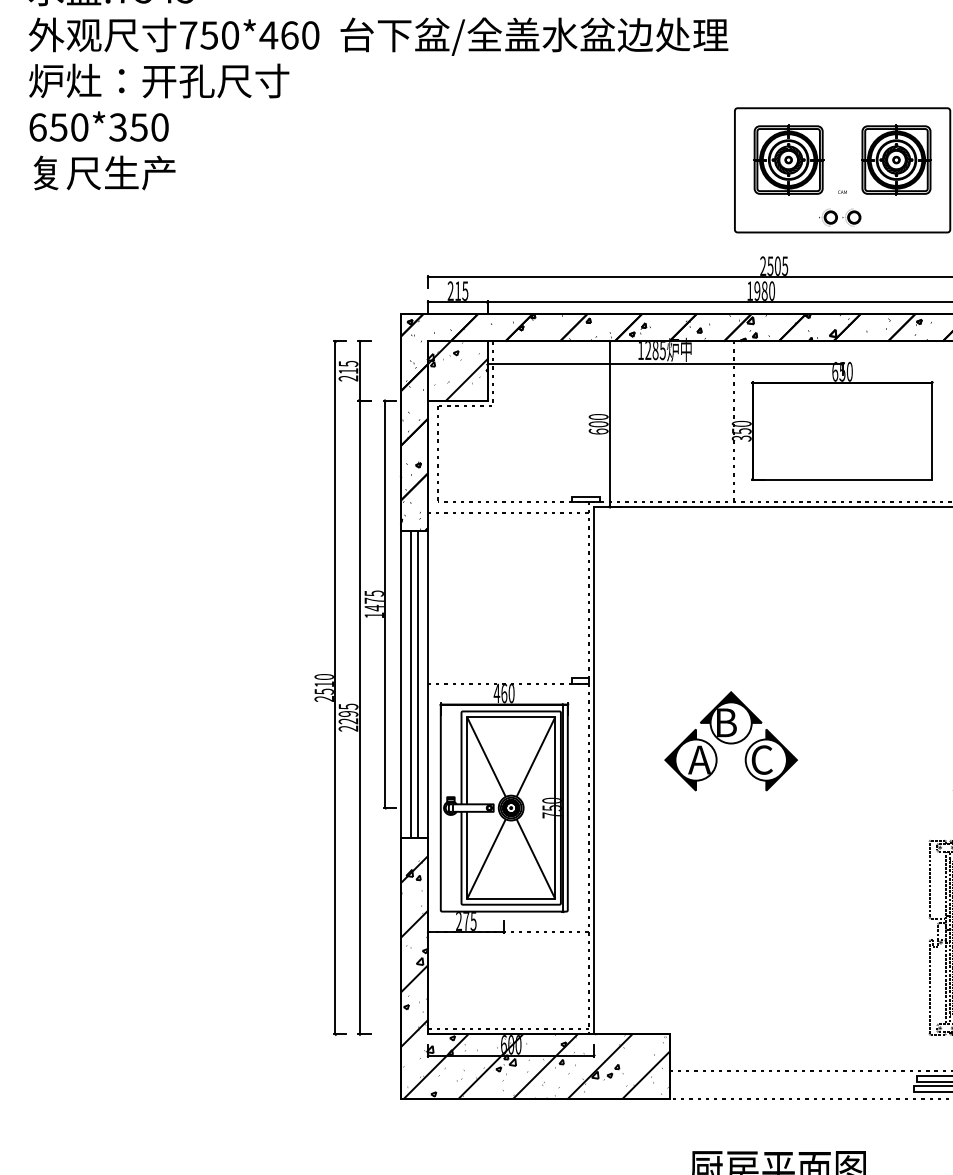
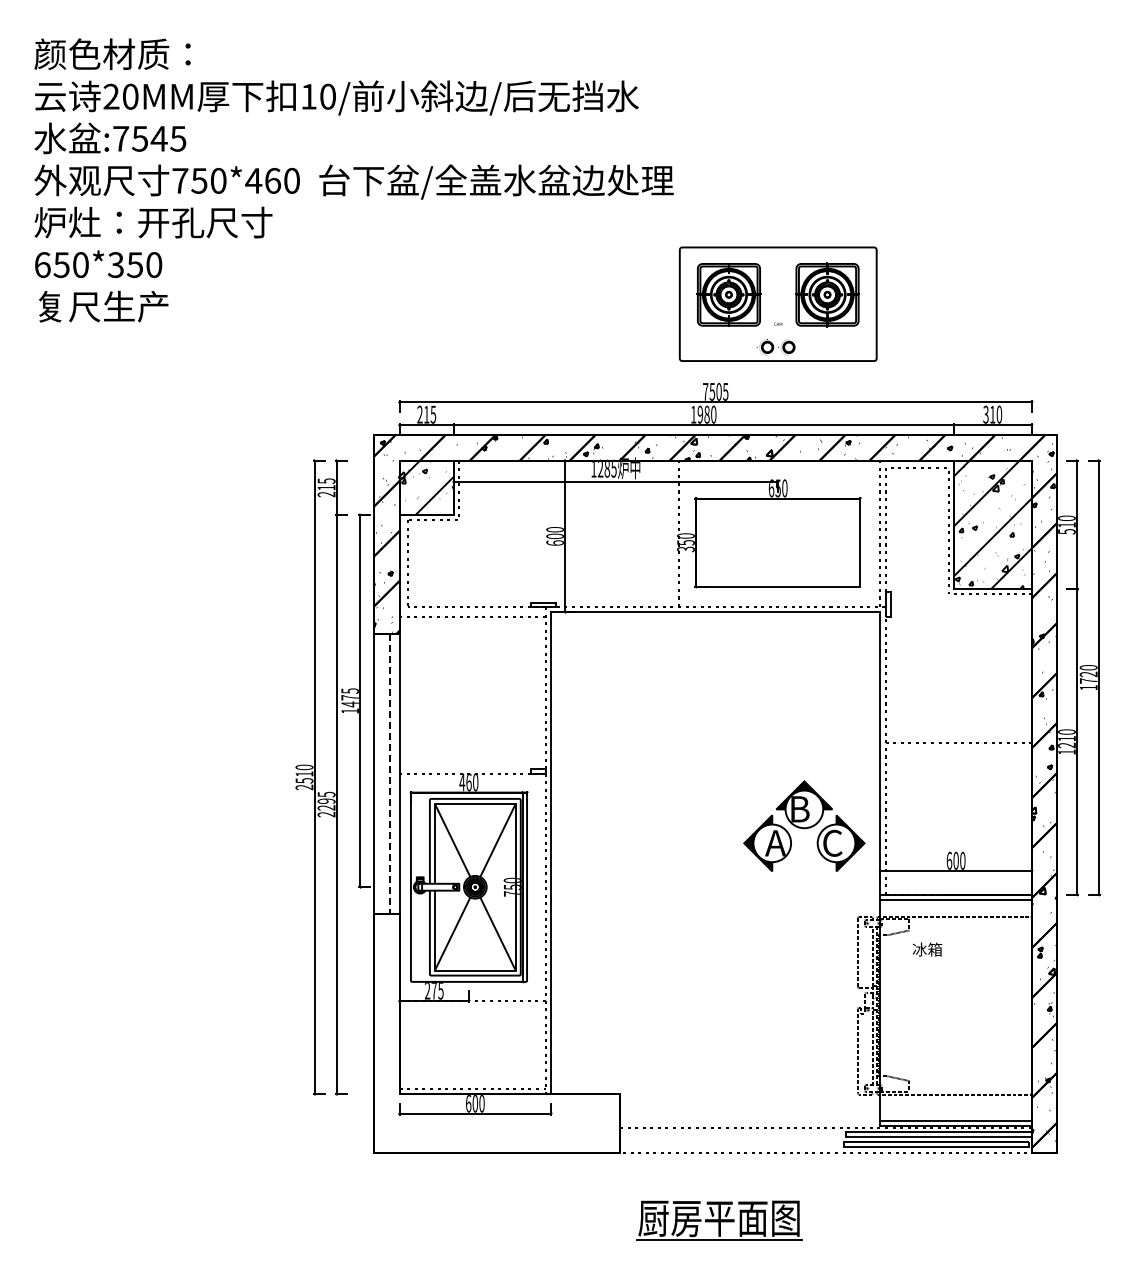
text: (762, 265) -> (705, 391), 2505 -> 7505
line: (410, 684) -> (383, 774), removed
line: (418, 684) -> (390, 774), solid -> dashed
part: (731, 740) -> (804, 825), moved
hatch: (535, 976) -> (497, 1041), removed

